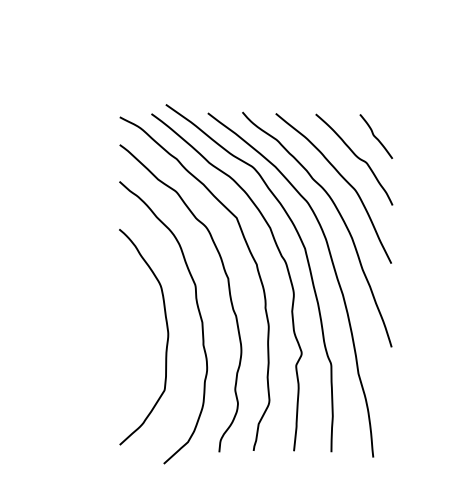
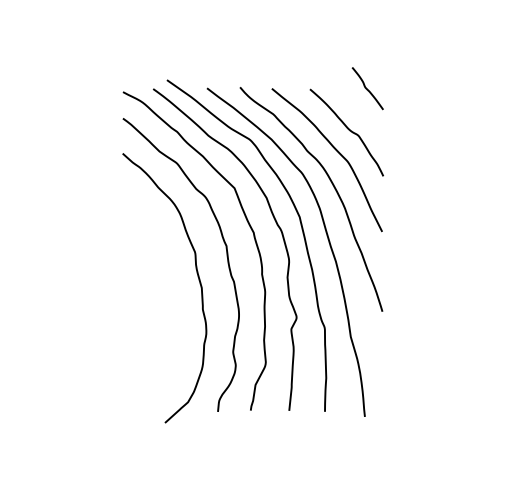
curve: (375, 136) -> (367, 88), moved
curve: (166, 340) -> (167, 305), removed

